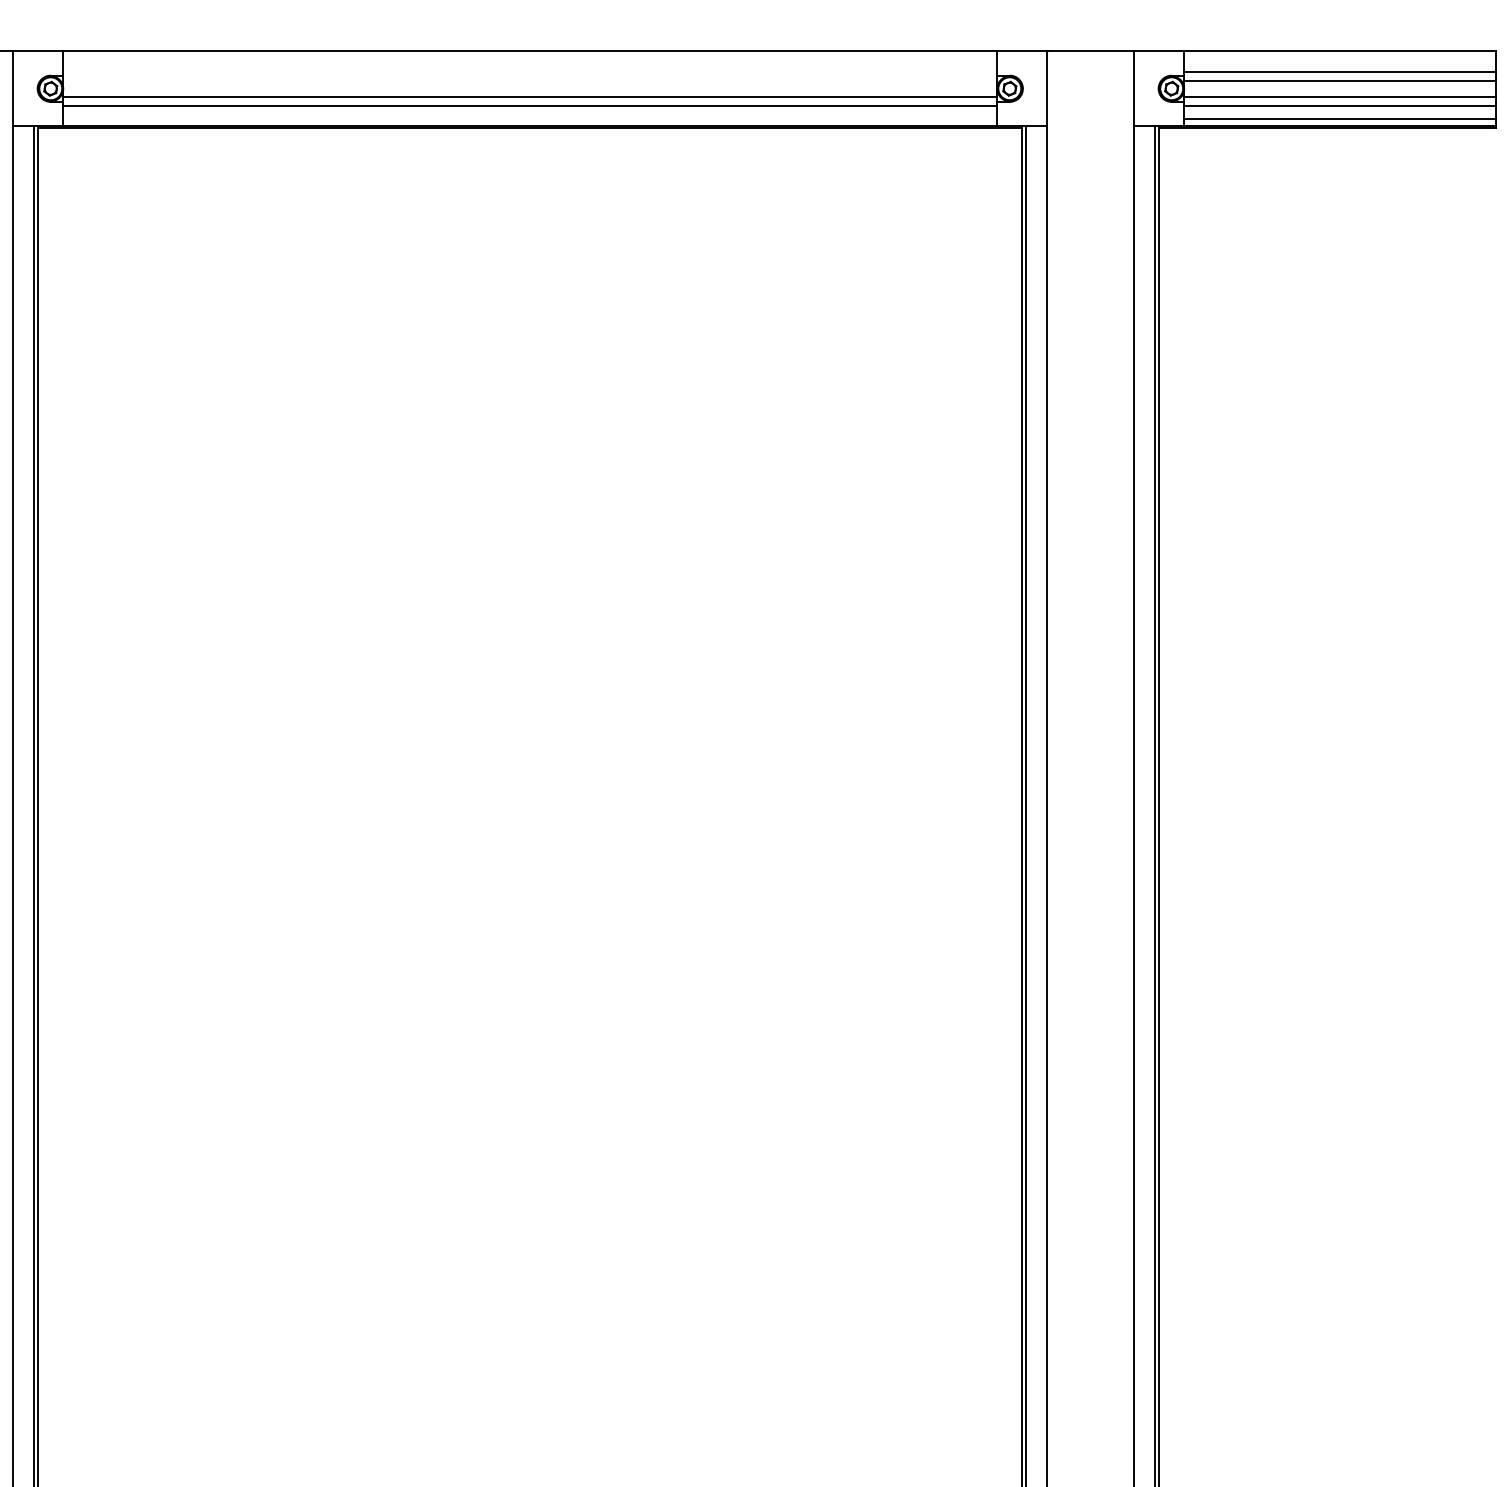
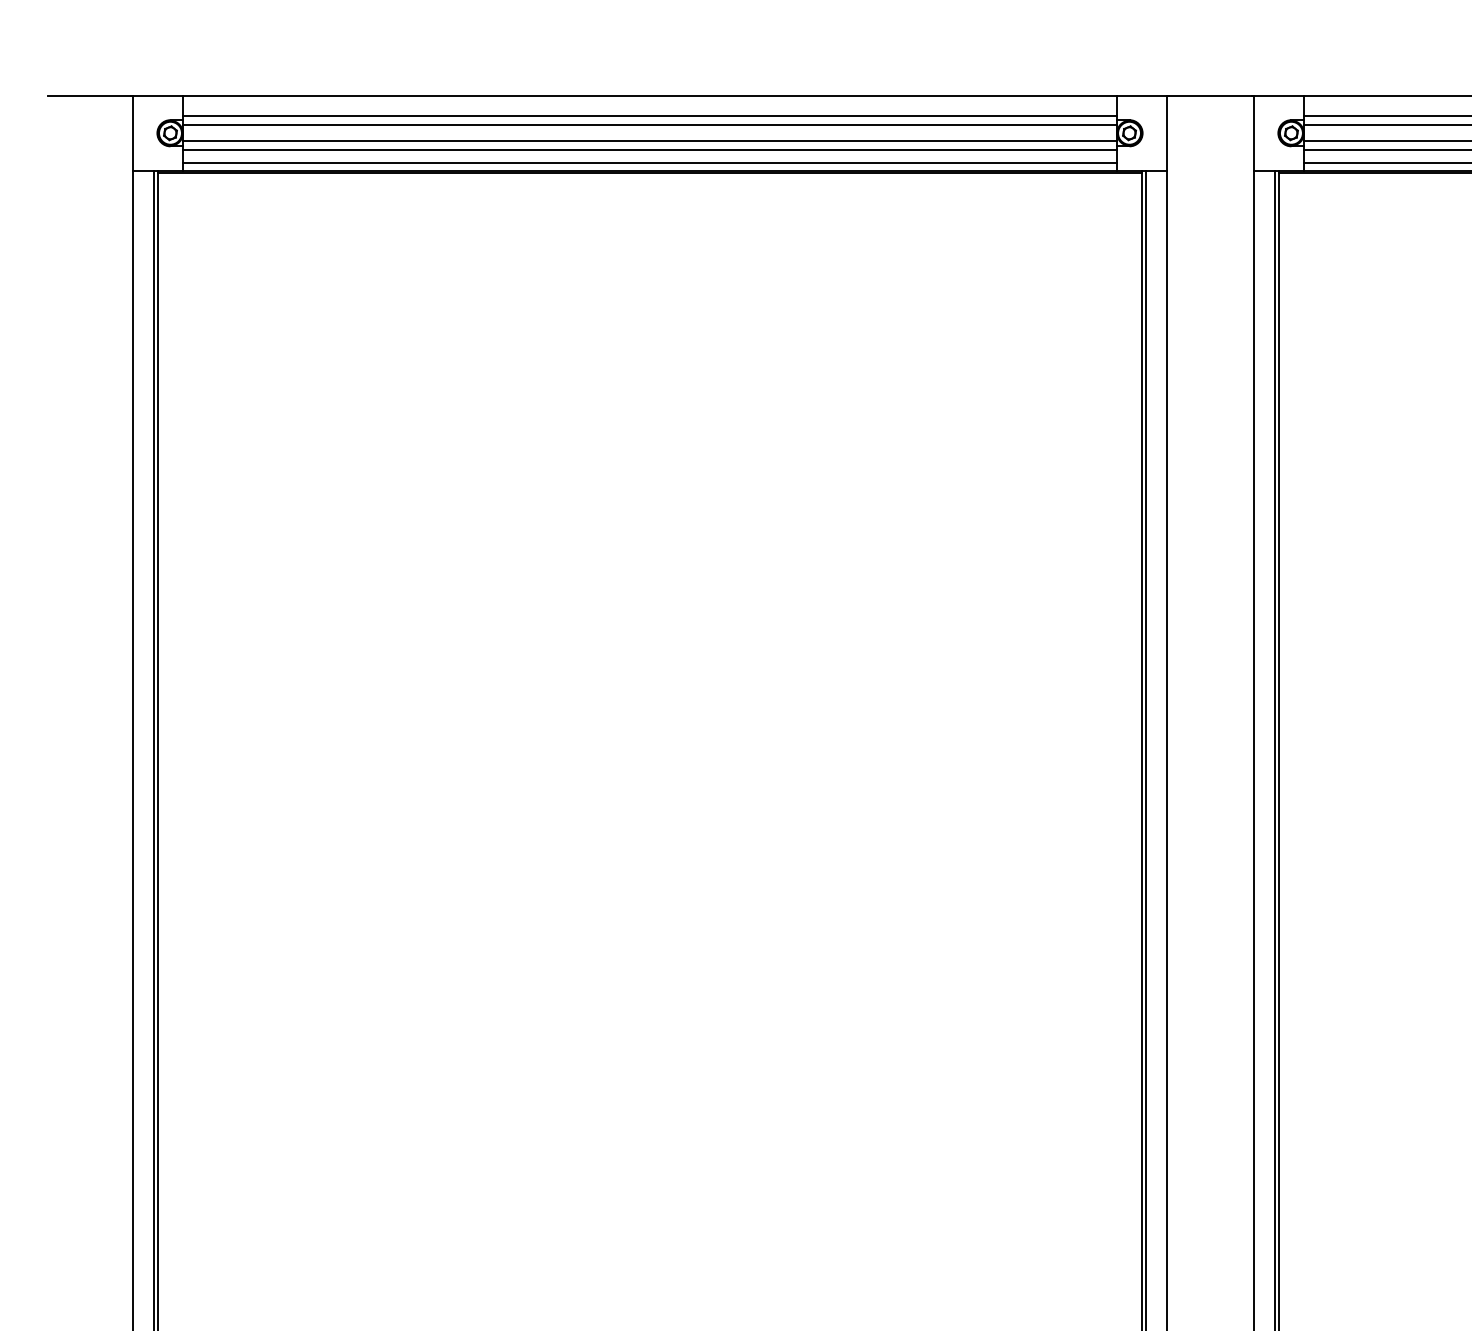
line: (530, 71) -> (650, 115), added
line: (530, 80) -> (650, 124), added
line: (530, 118) -> (650, 162), added

